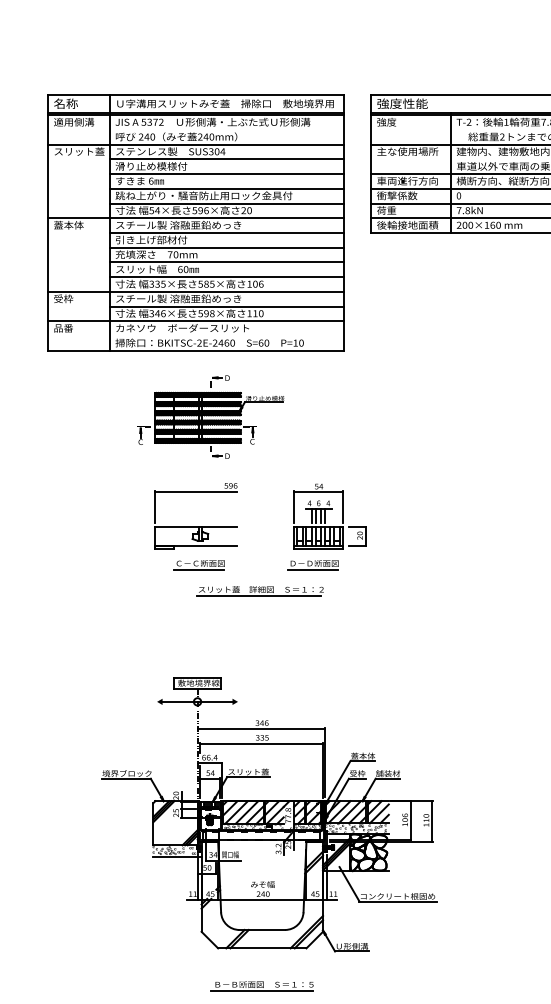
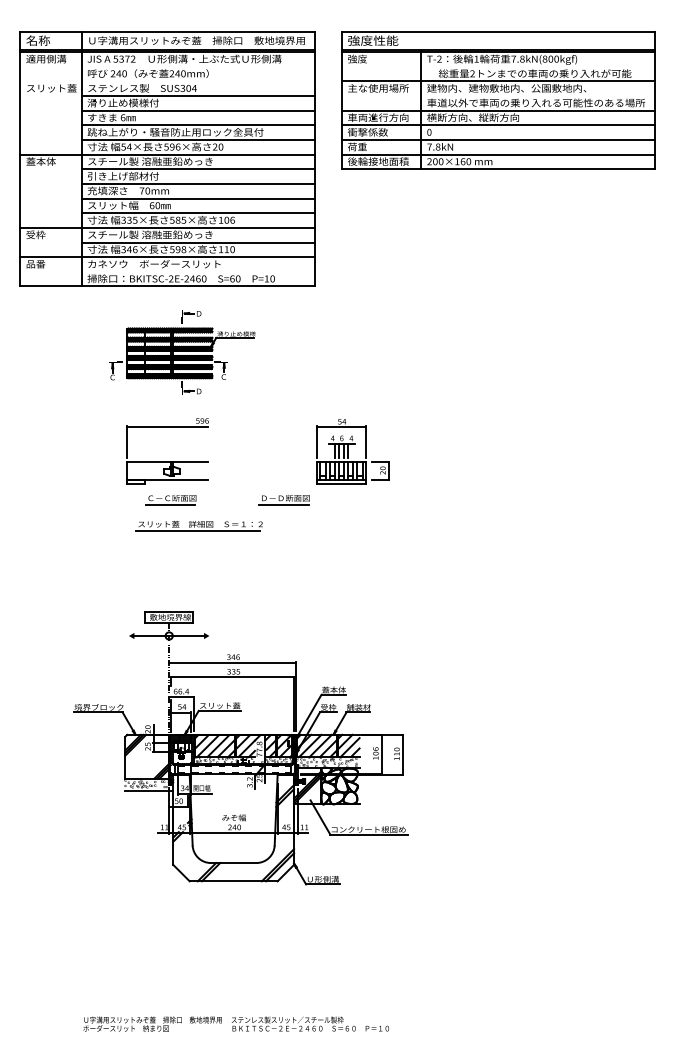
line: (195, 144) -> (167, 81), removed
part: (329, 516) -> (352, 451), moved
part: (259, 591) -> (198, 526), moved
part: (262, 986) -> (233, 919), removed

